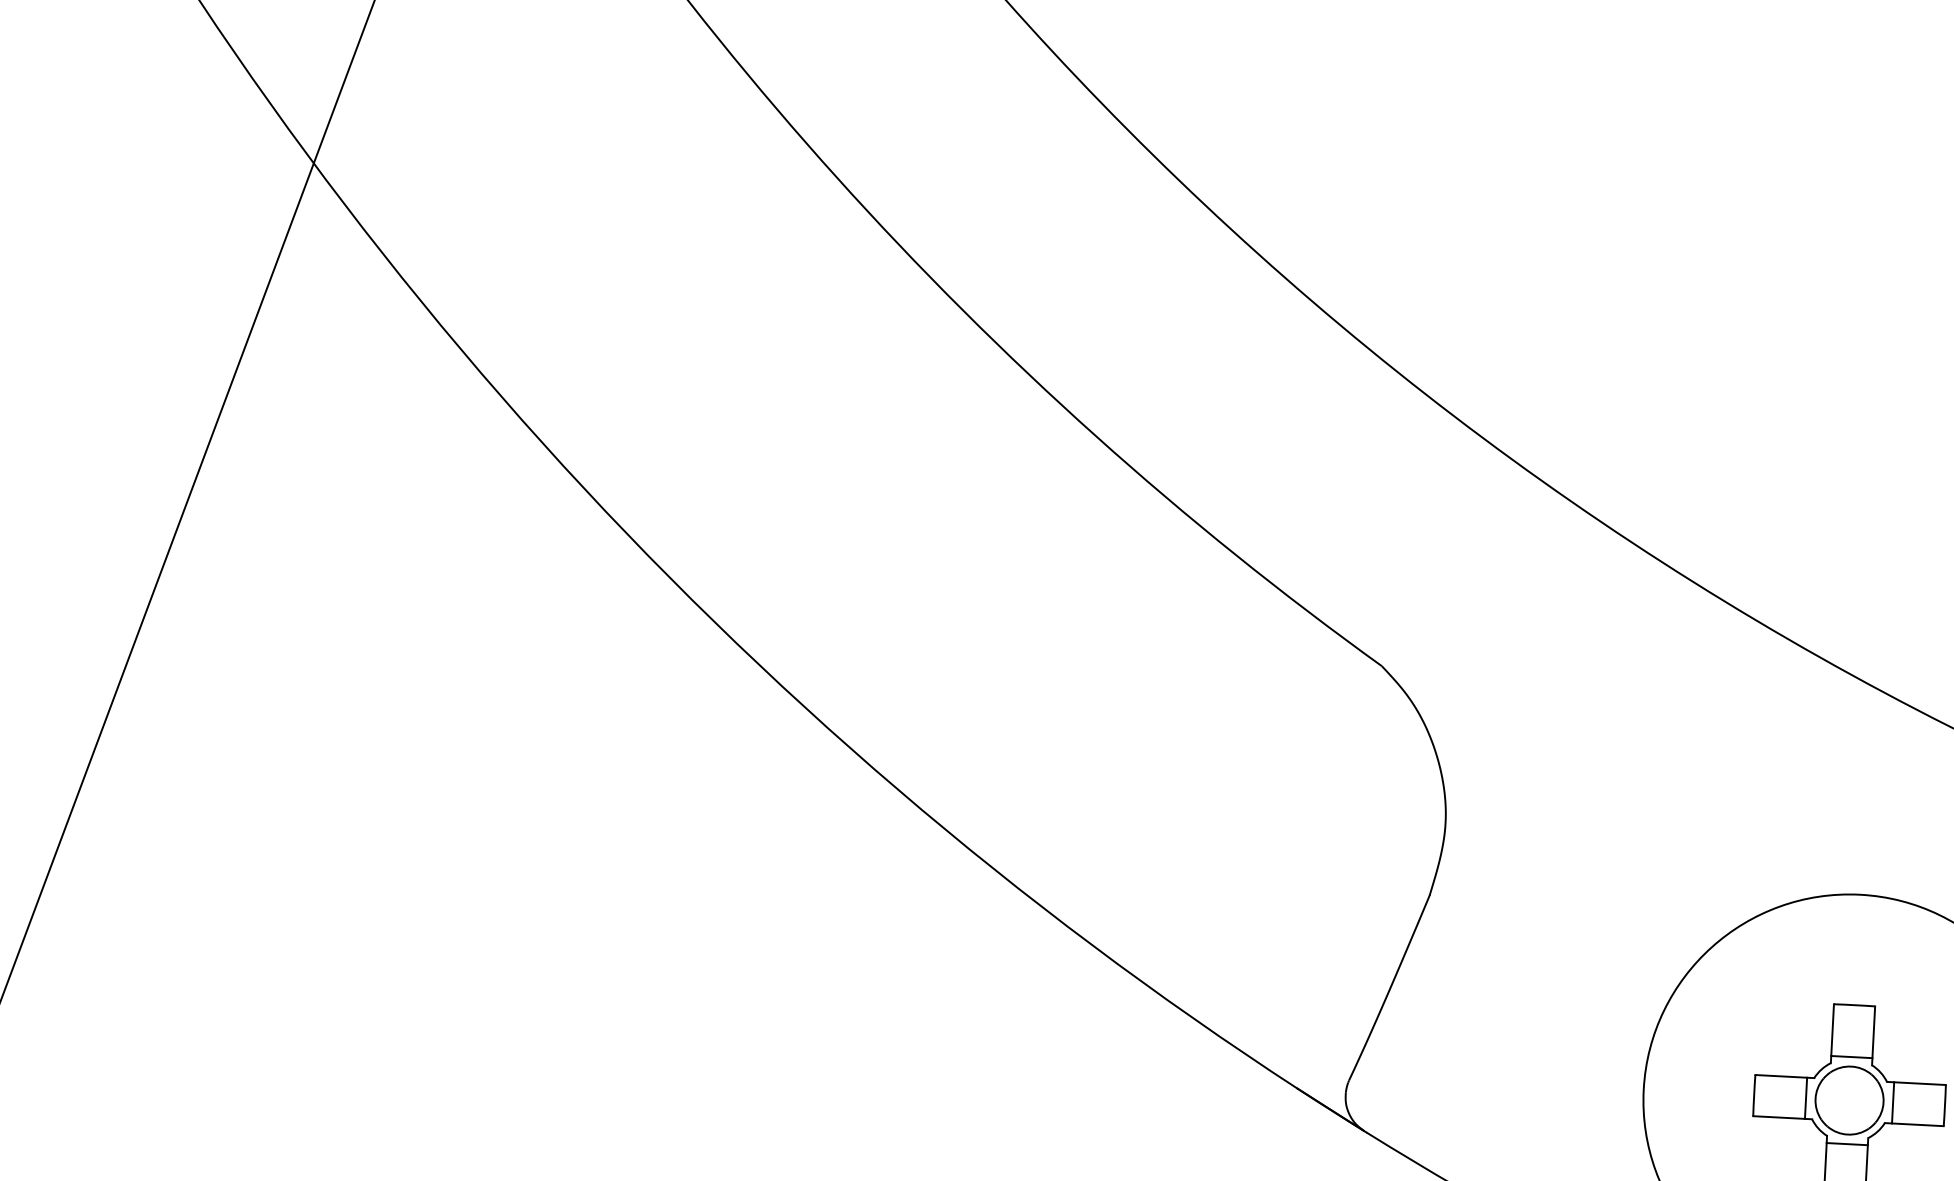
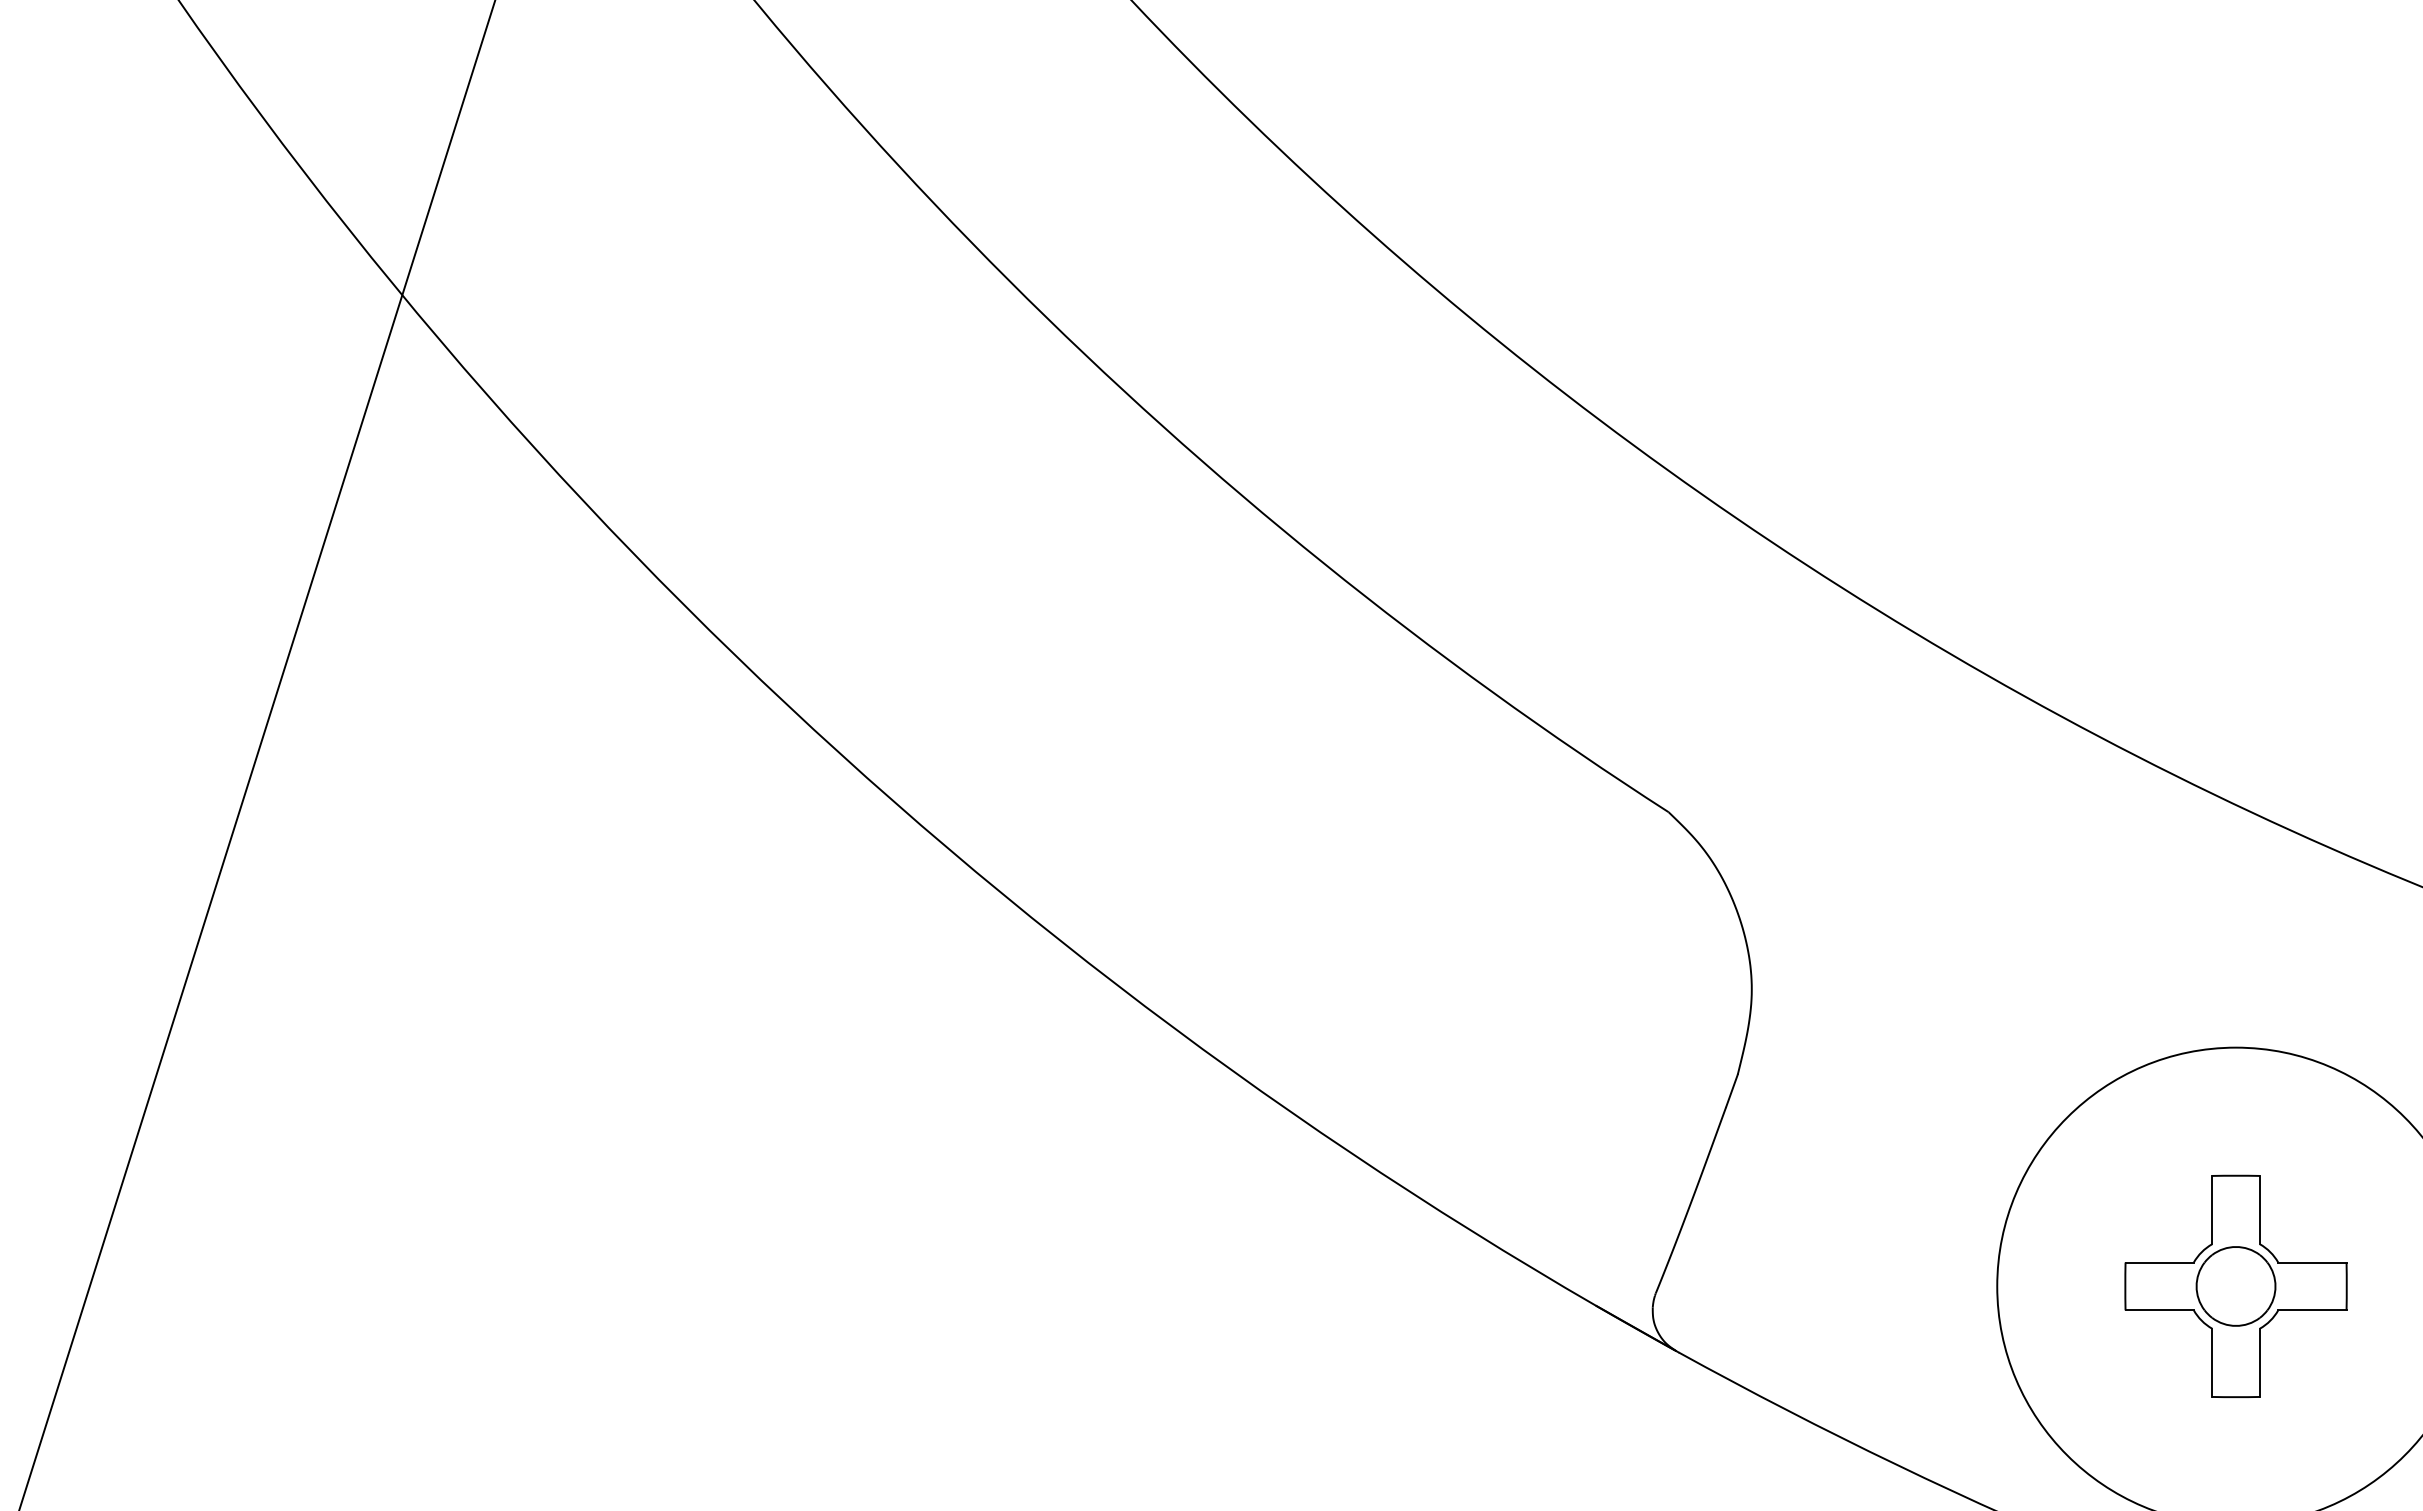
line: (1851, 1056) -> (2235, 1235), removed
line: (1805, 1098) -> (2185, 1286), removed
line: (1893, 1102) -> (2286, 1286), removed
line: (1846, 1143) -> (2235, 1336), removed

